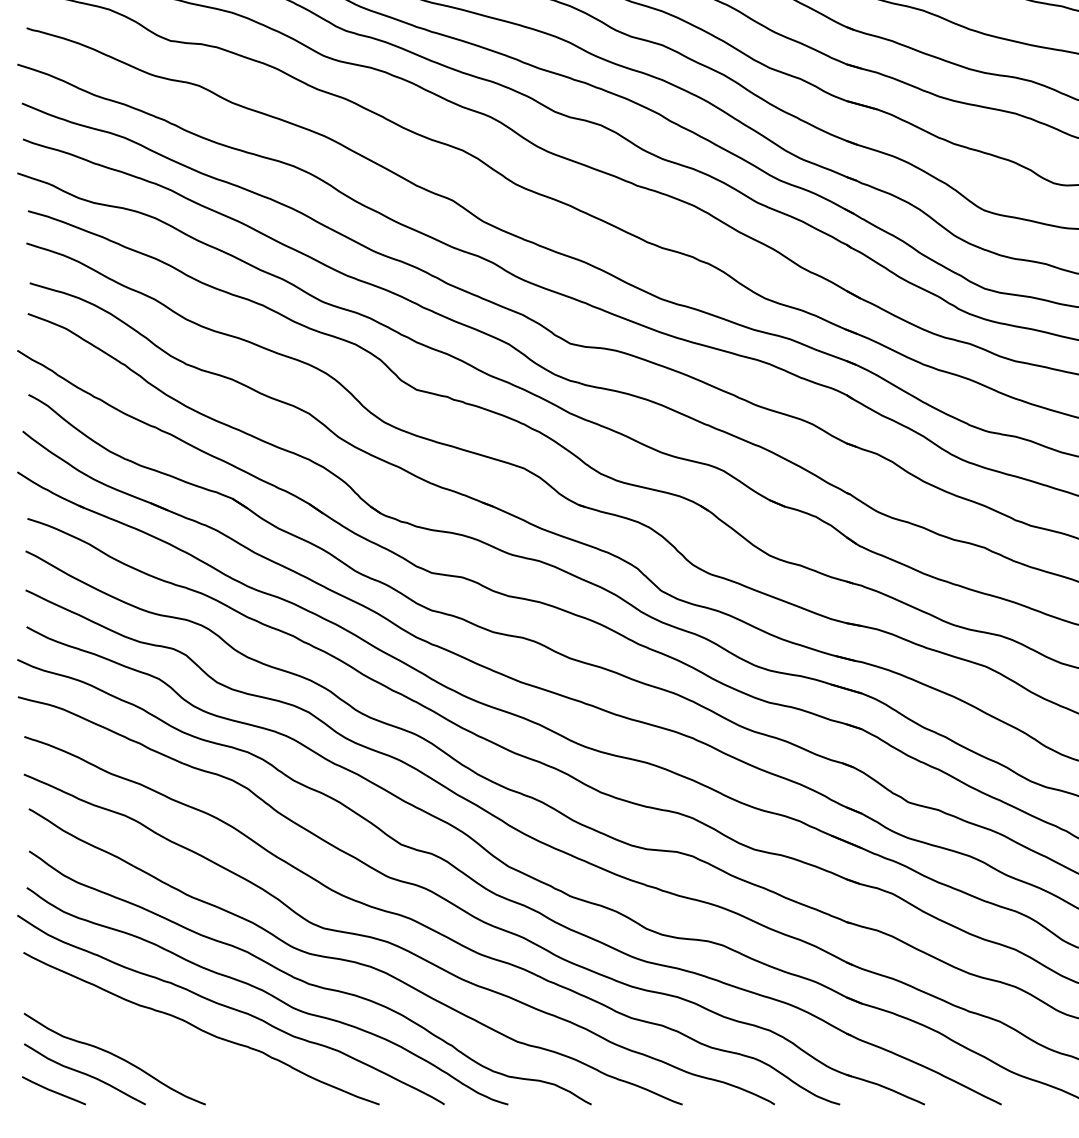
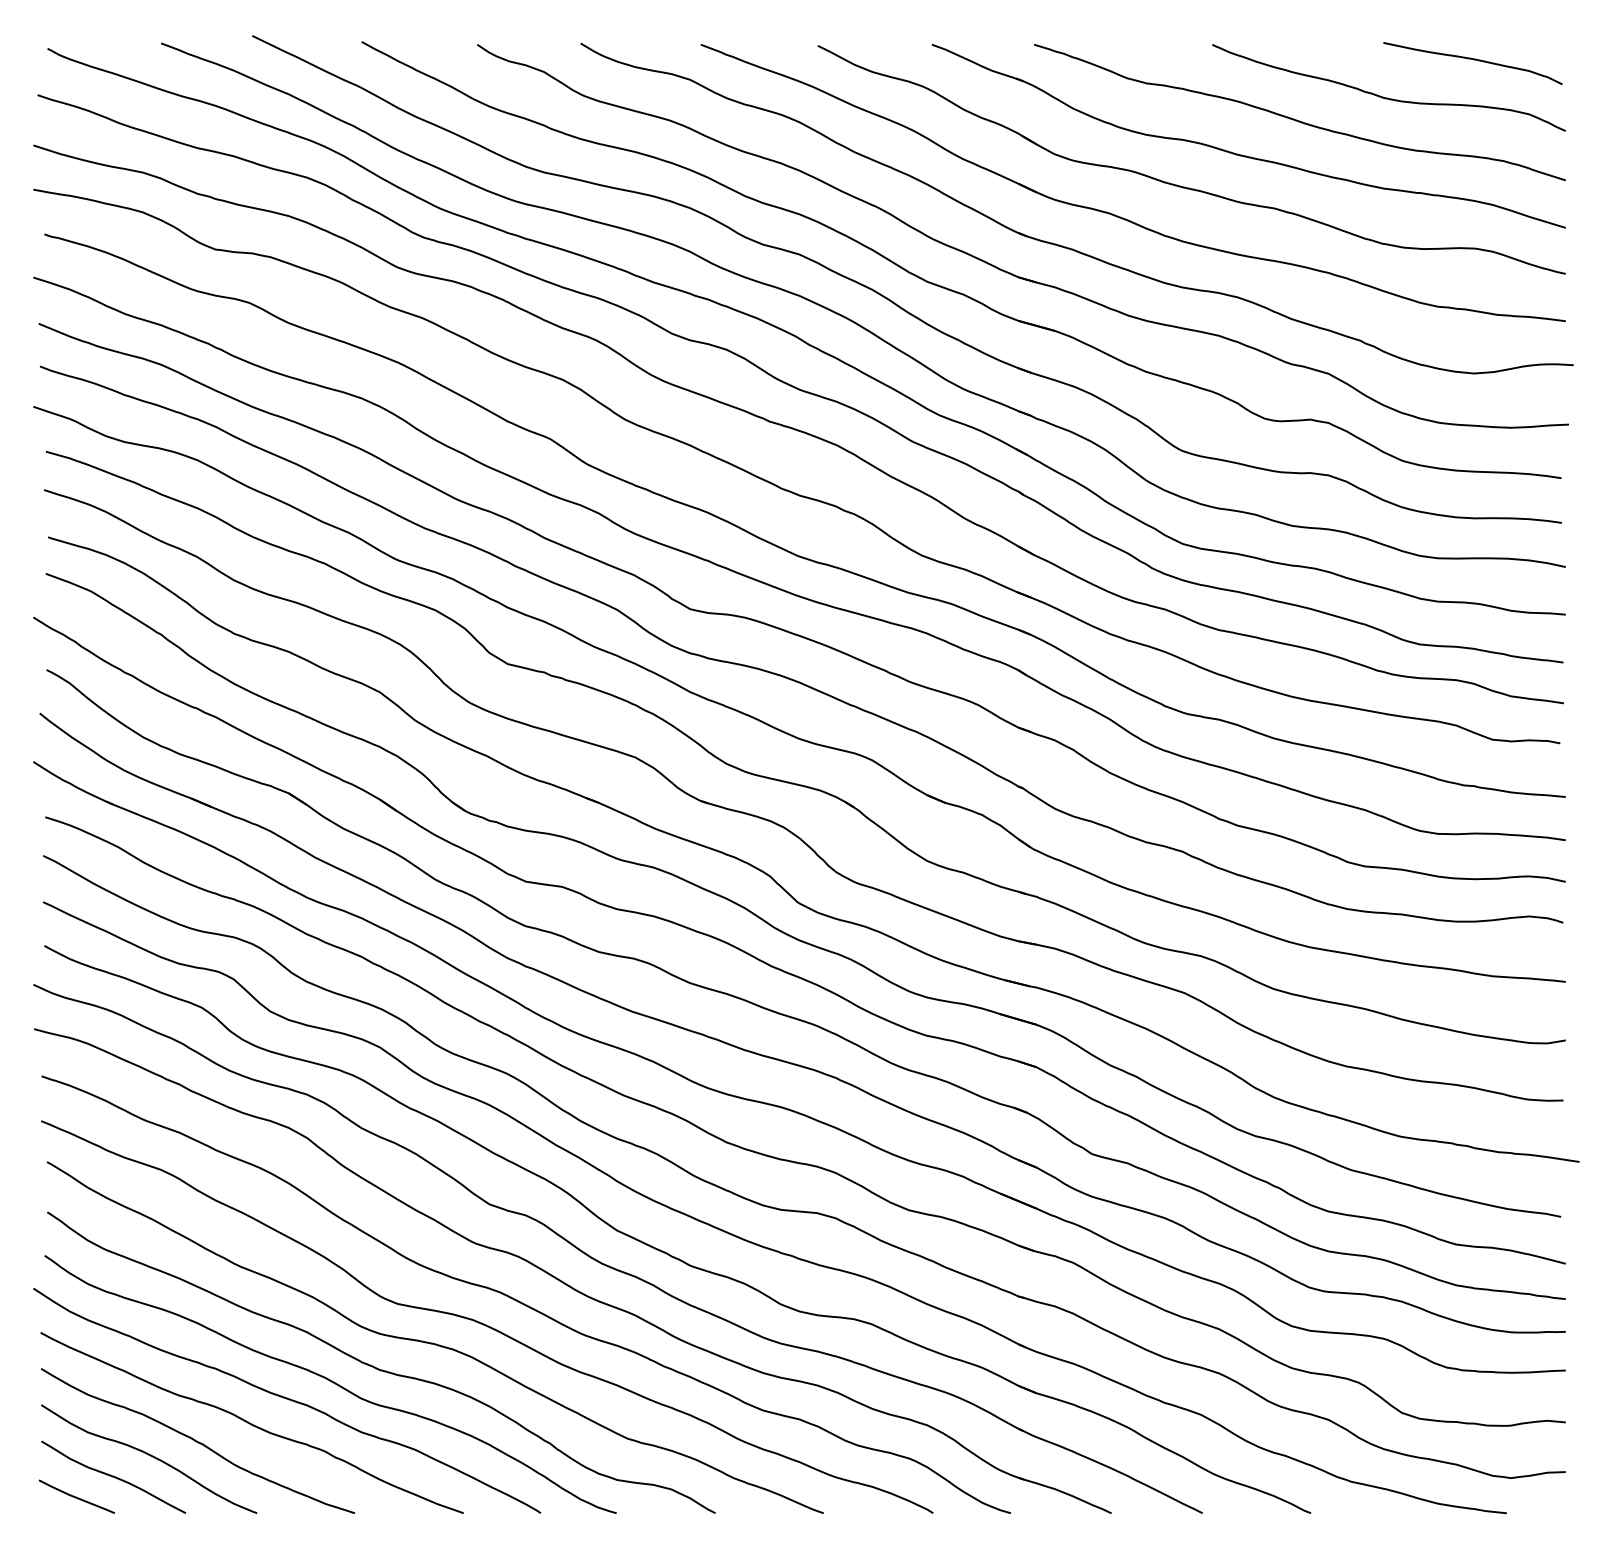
curve: (155, 1043) -> (197, 1440), added

